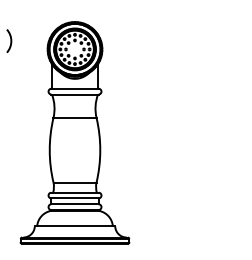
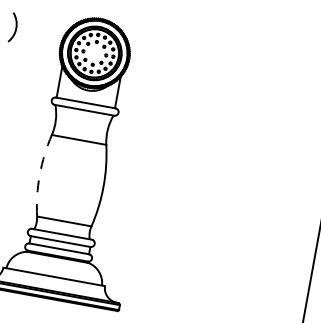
arc: (49, 150) -> (39, 175), solid -> dashed

